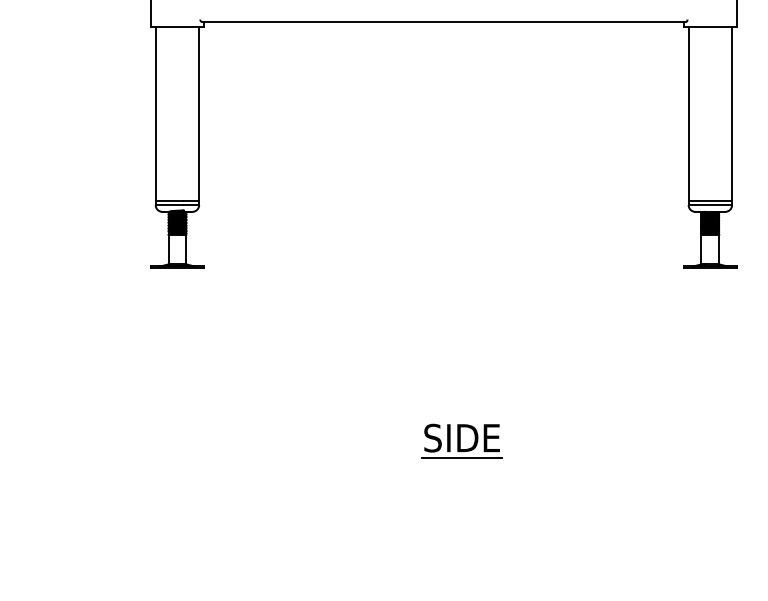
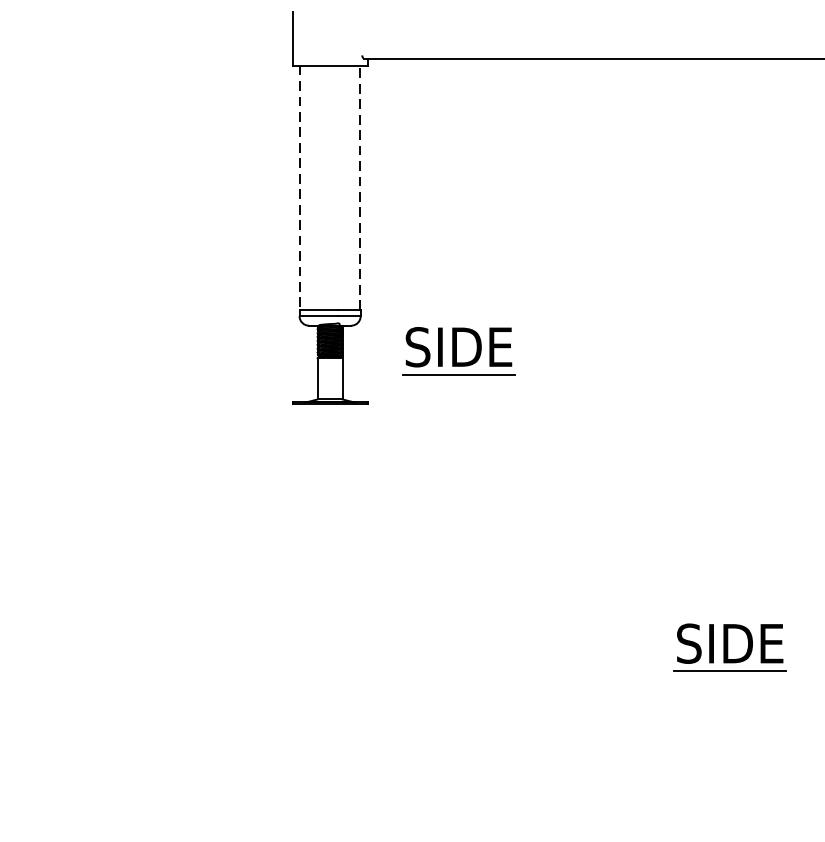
line: (156, 113) -> (300, 187), solid -> dashed
line: (198, 113) -> (359, 187), solid -> dashed
part: (268, 229) -> (458, 350), added

